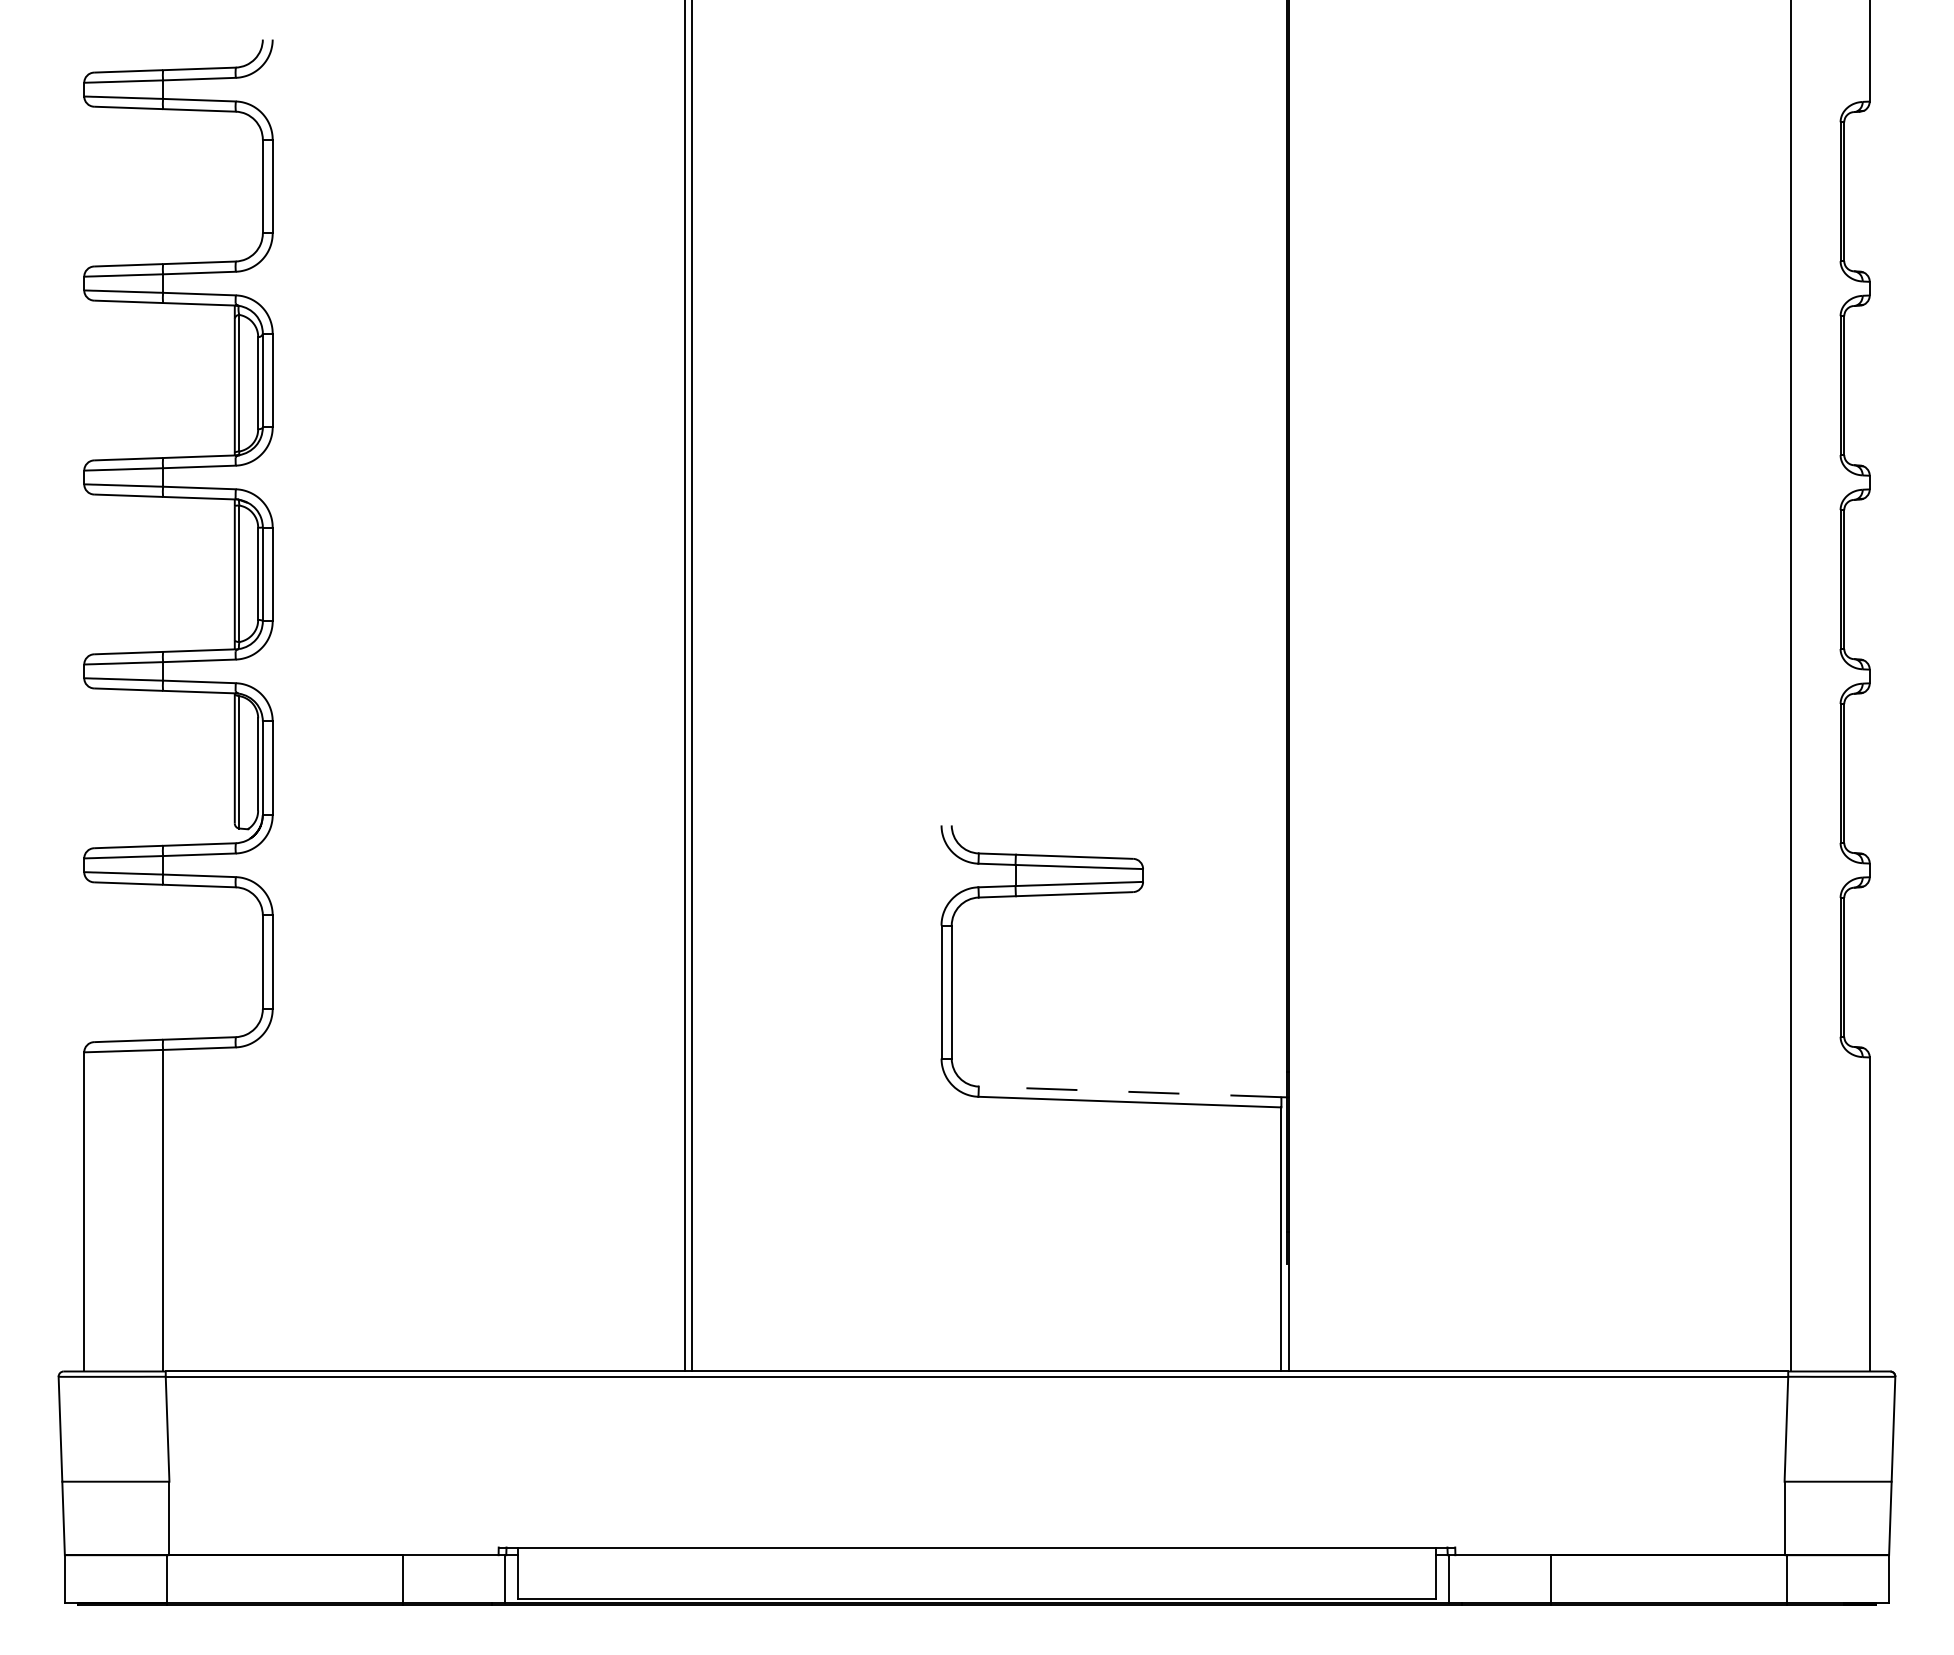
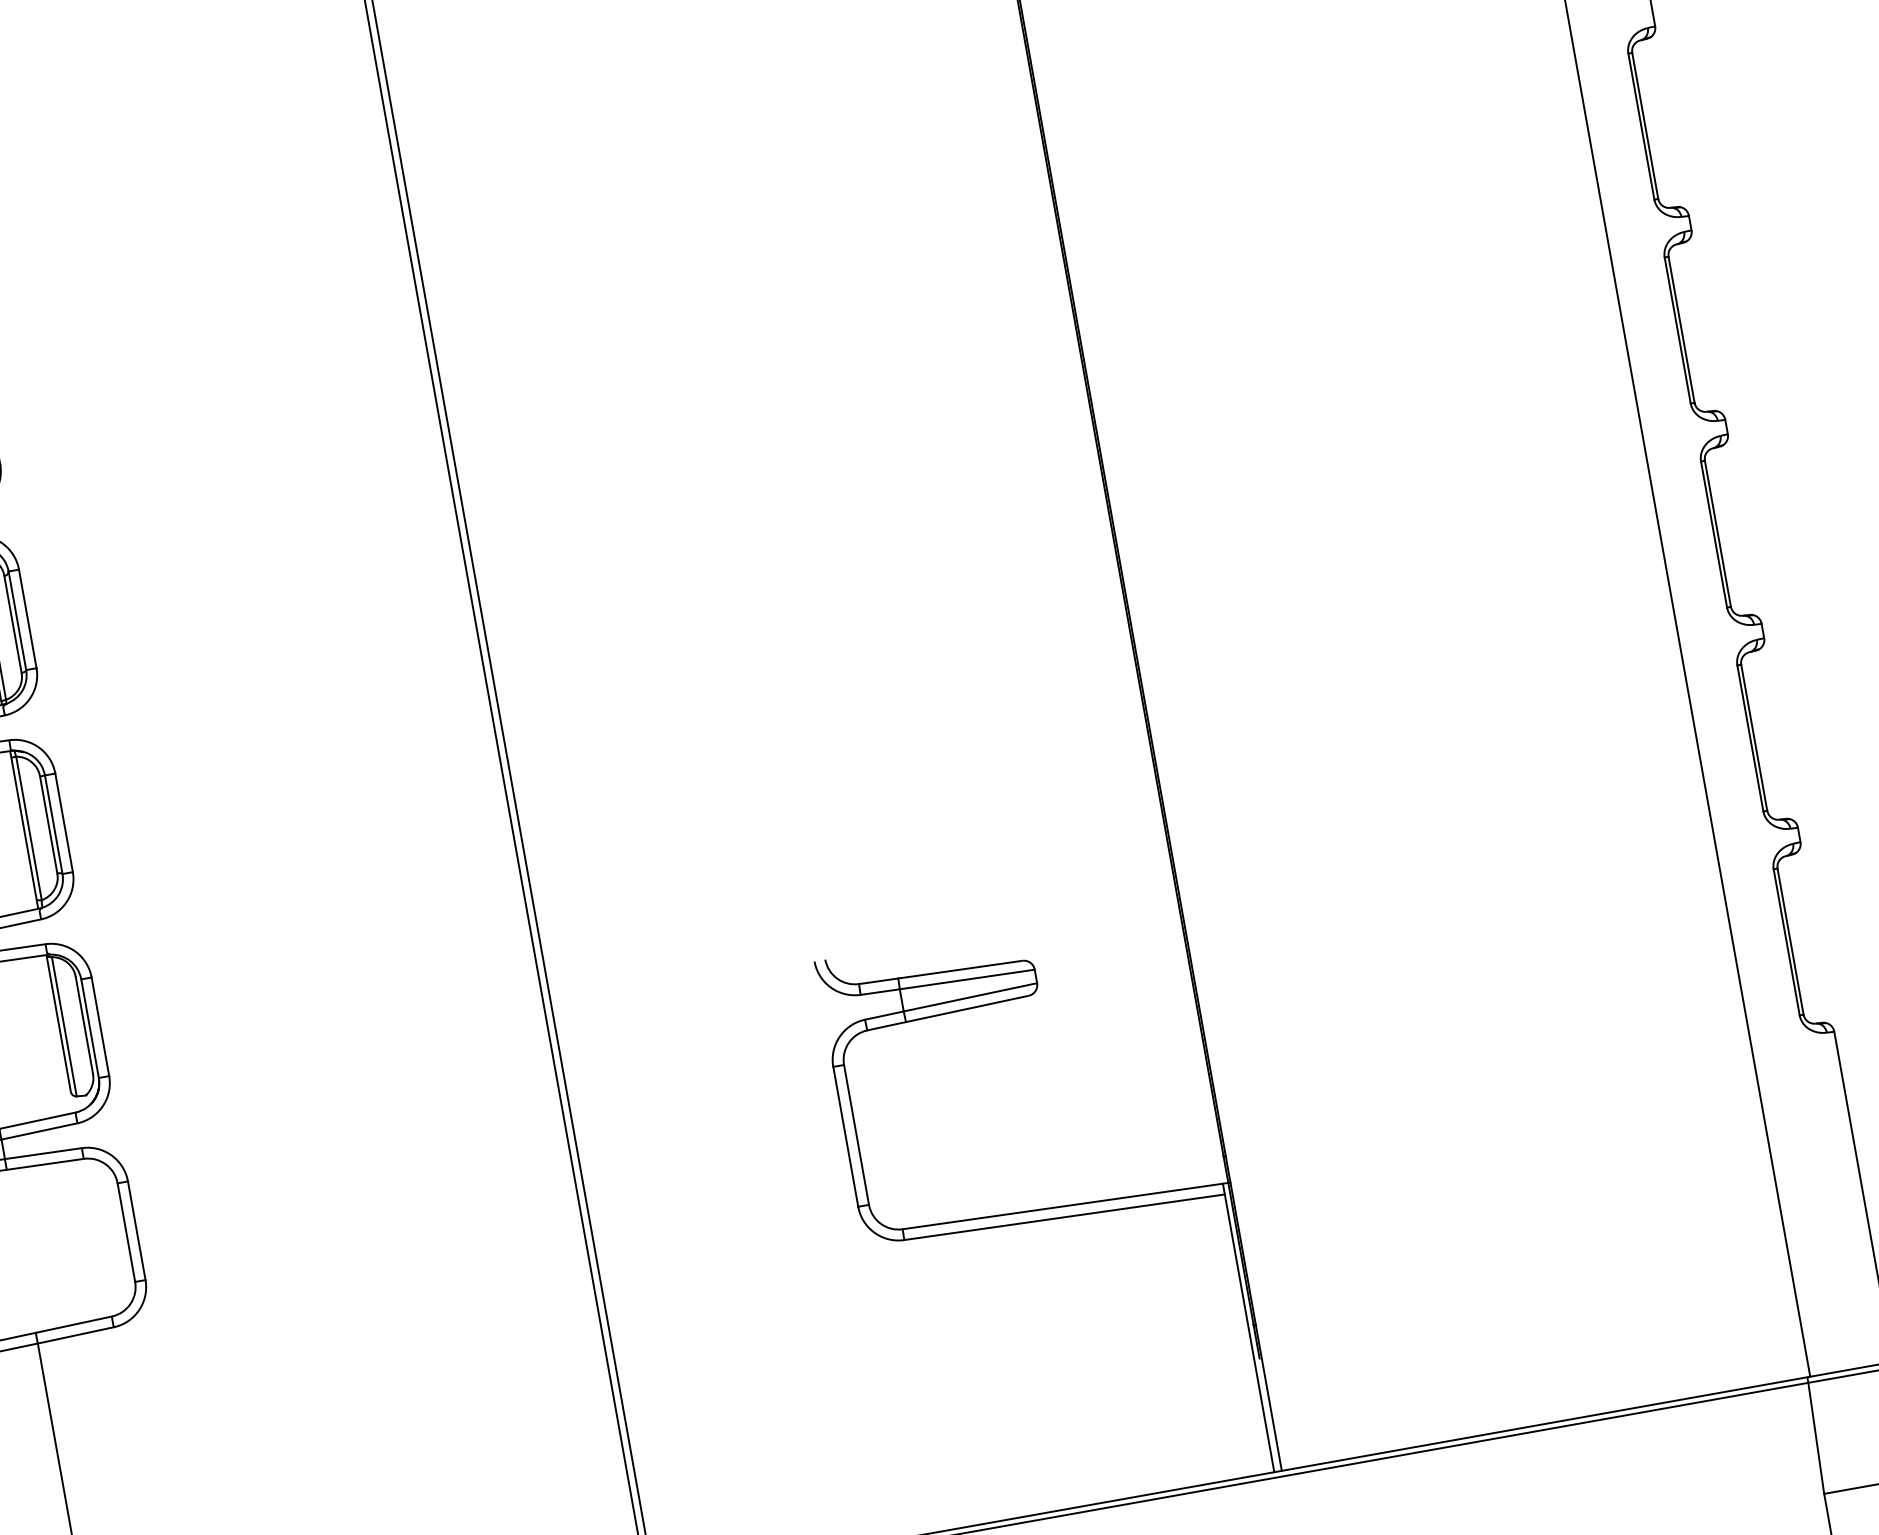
line: (1129, 1091) -> (1062, 1206), dashed -> solid

